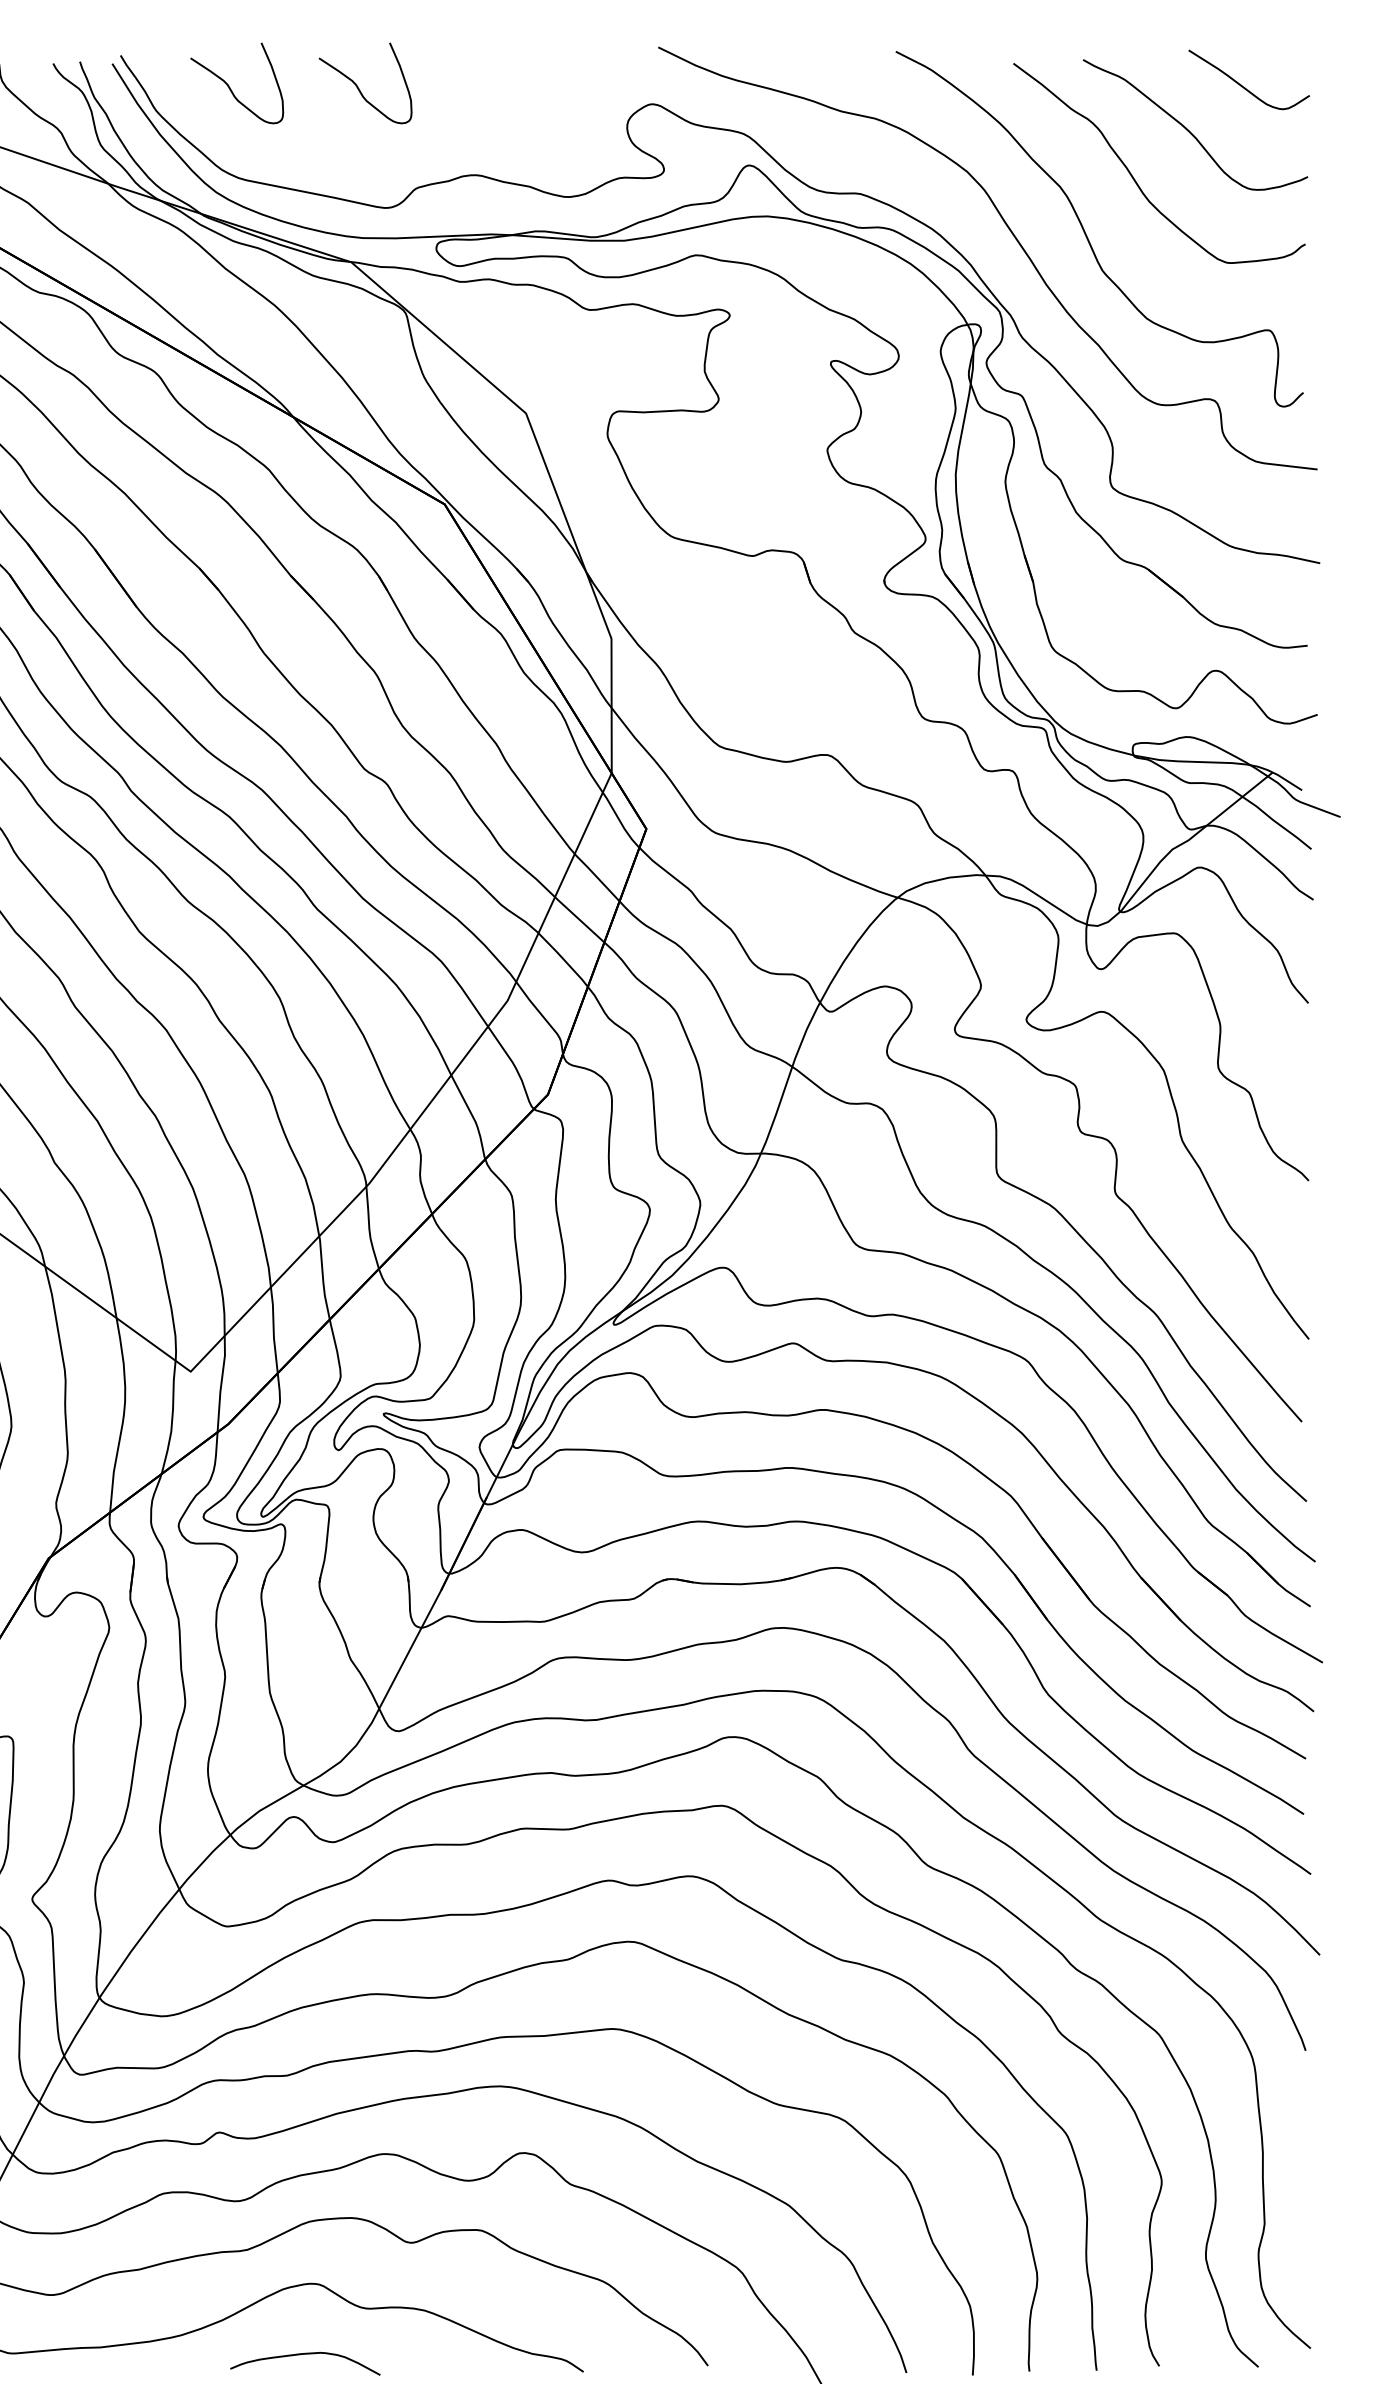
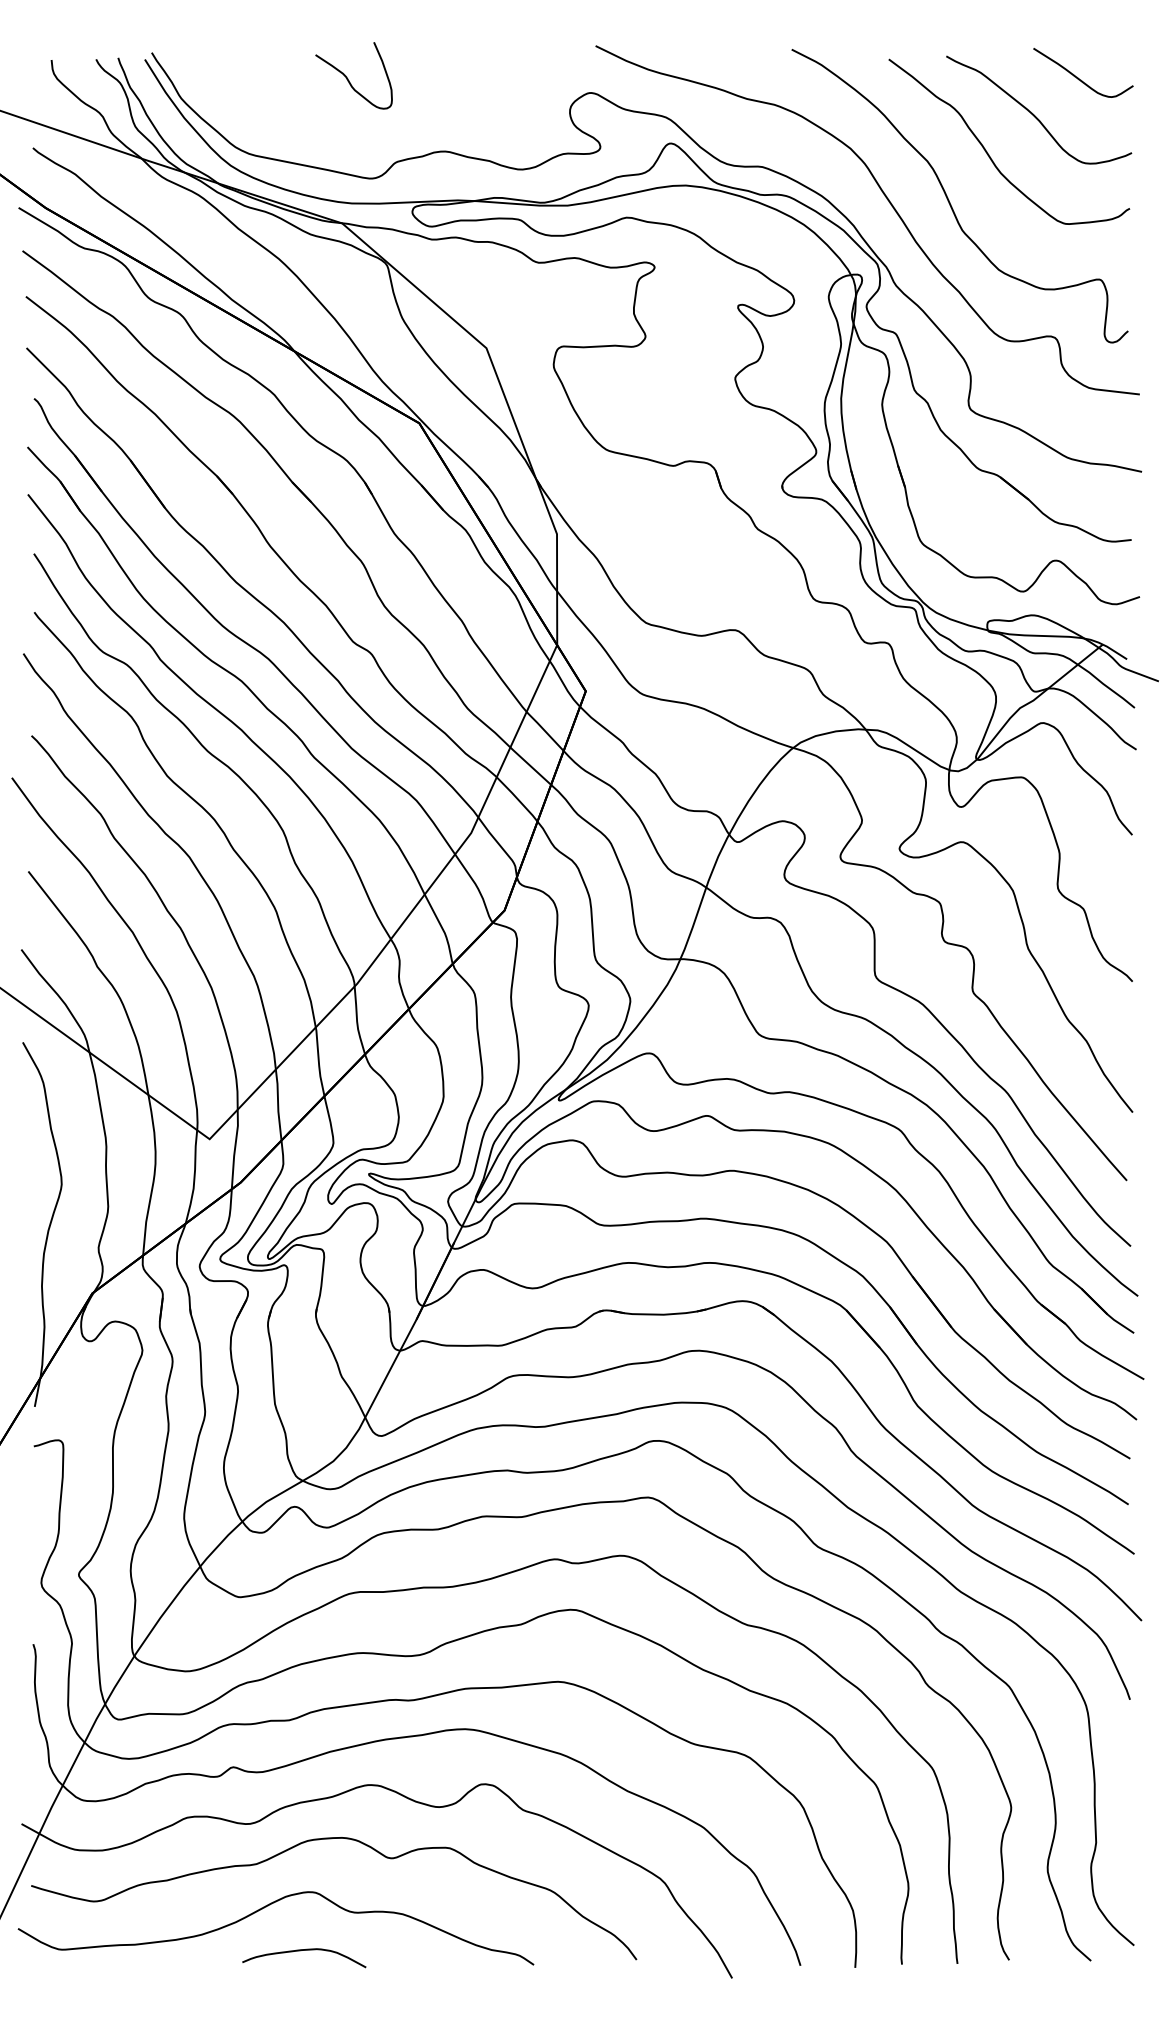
curve: (230, 86) -> (242, 78), removed

